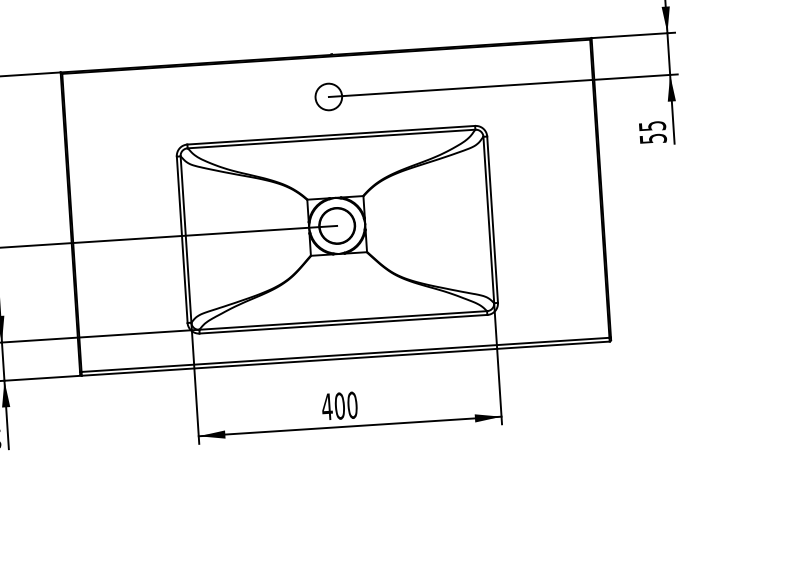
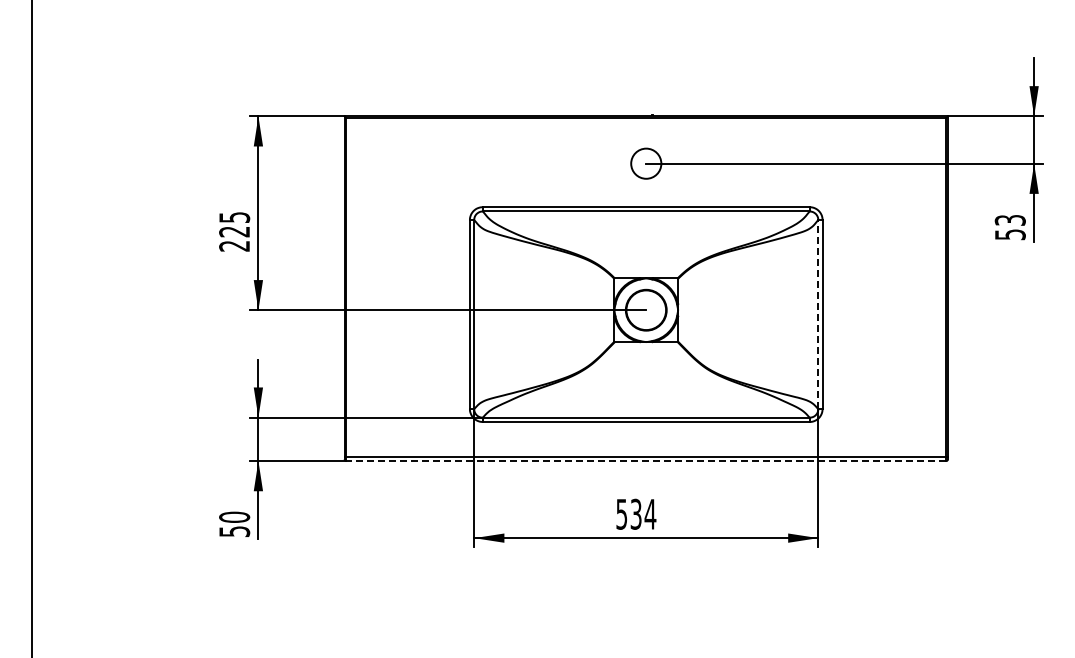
text: (651, 126) -> (1009, 220), 55 -> 53
line: (488, 219) -> (818, 314), solid -> dashed
line: (345, 359) -> (646, 461), solid -> dashed
text: (339, 405) -> (635, 513), 400 -> 534

